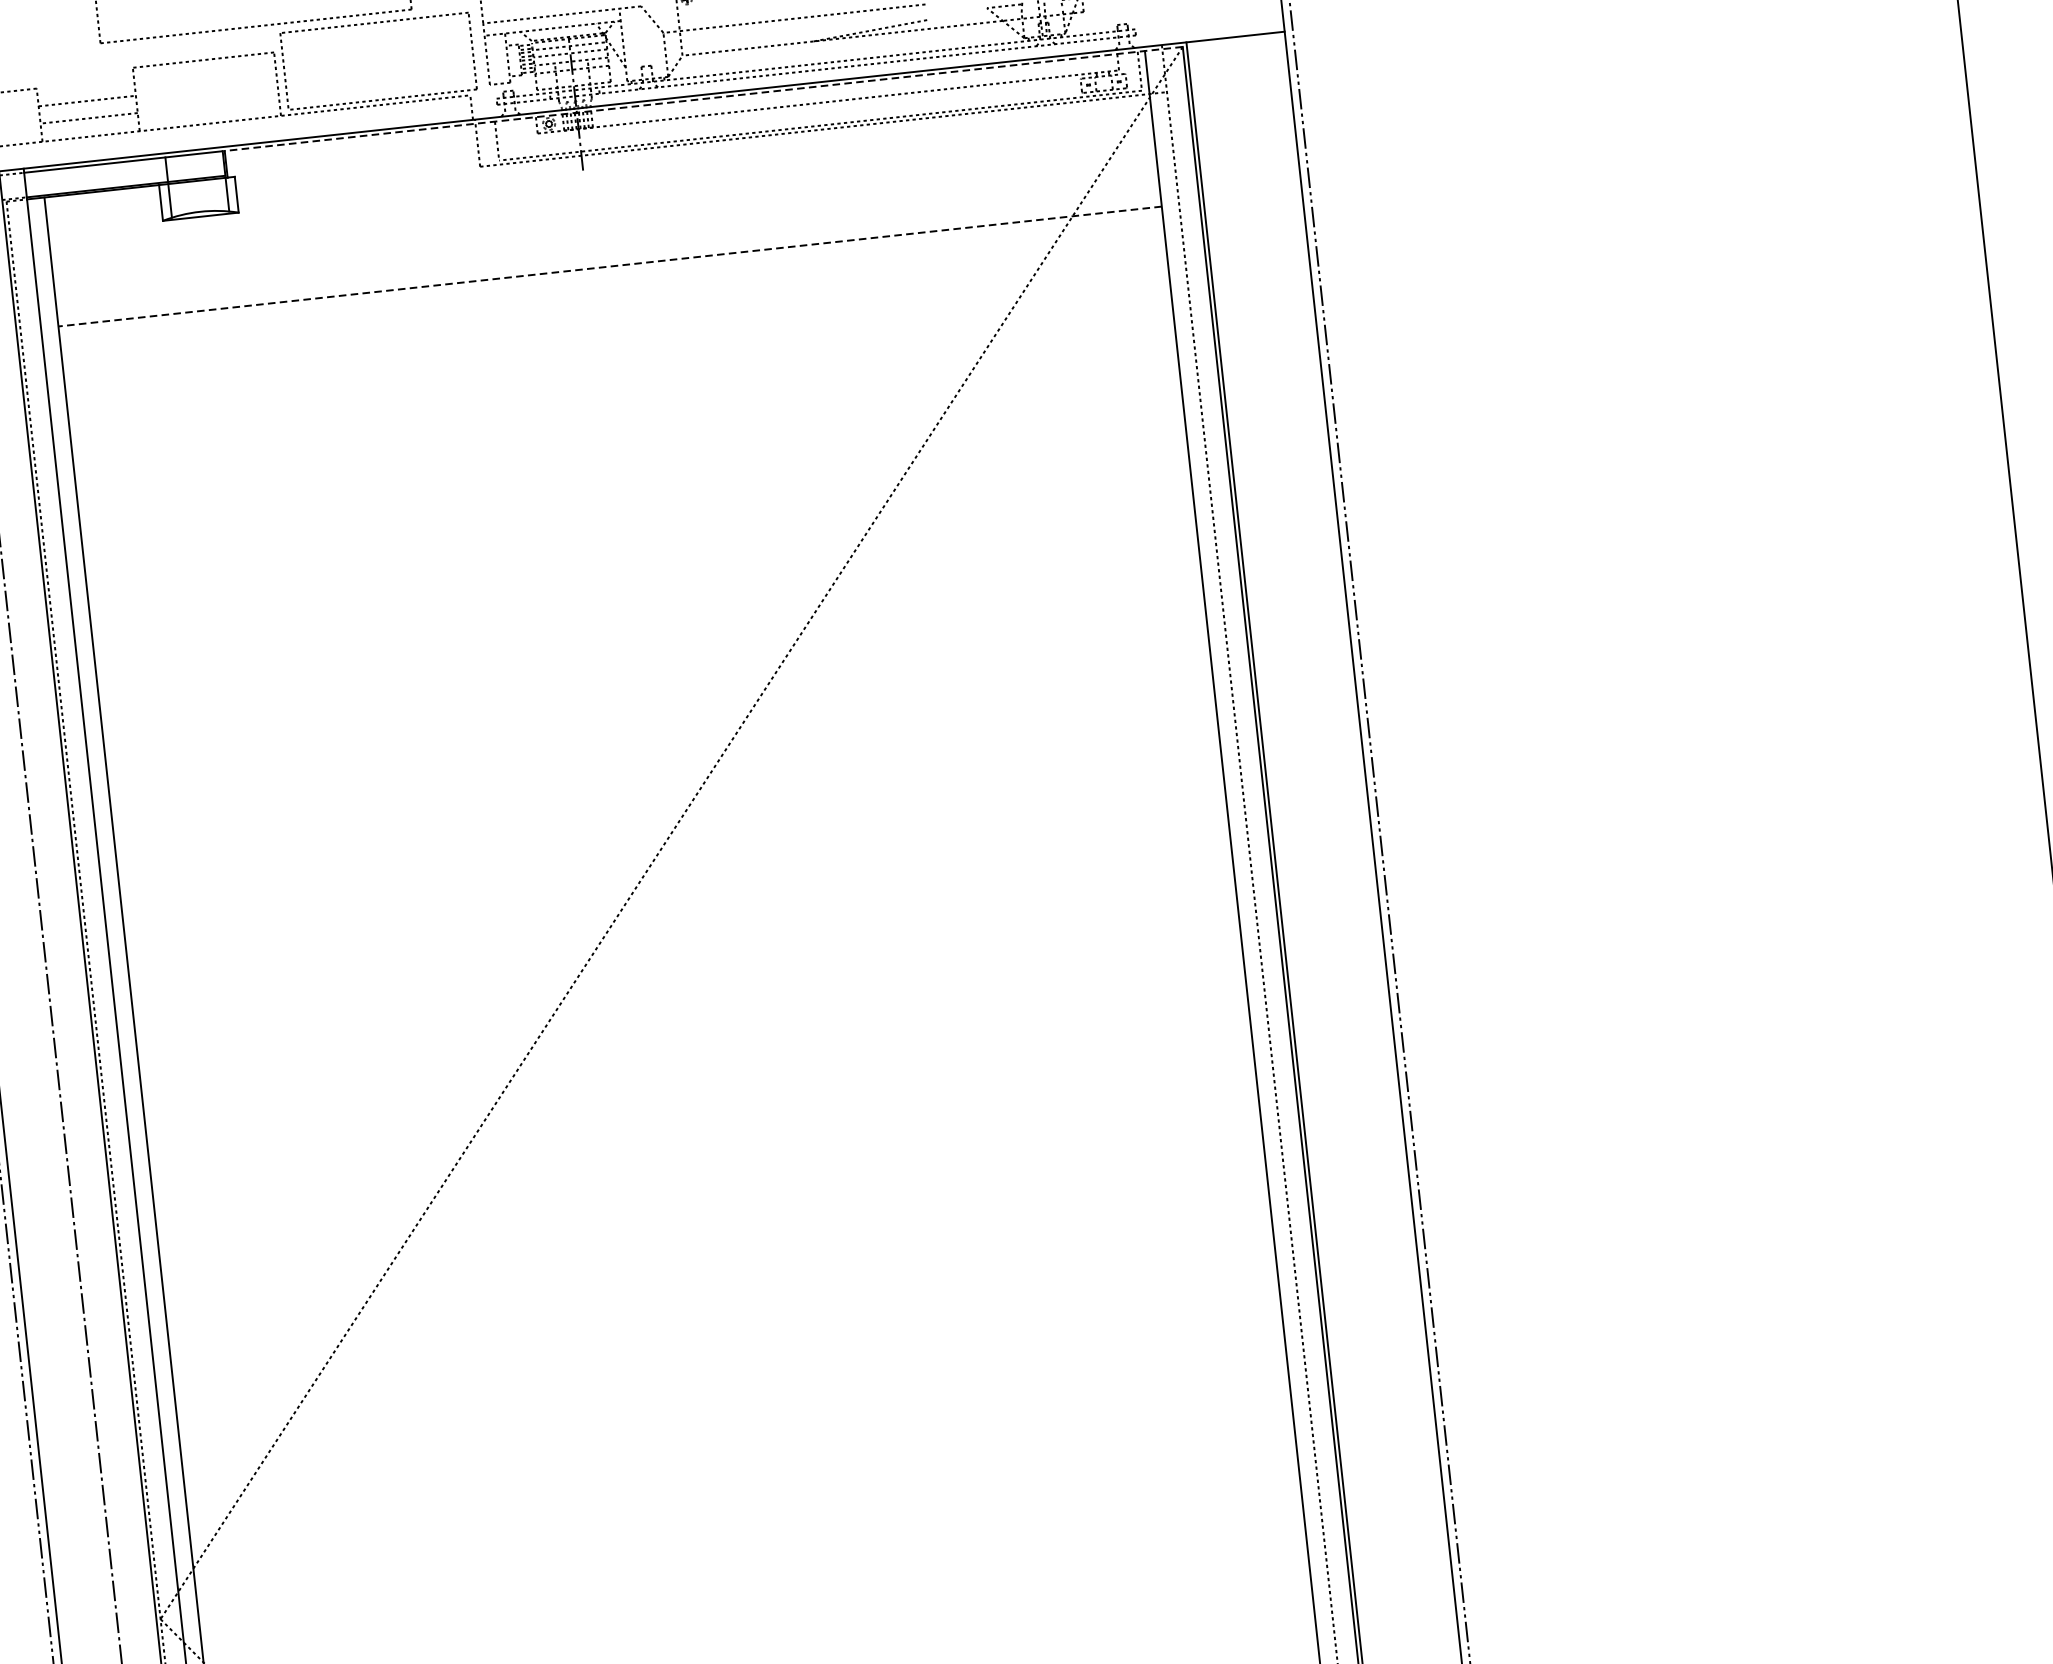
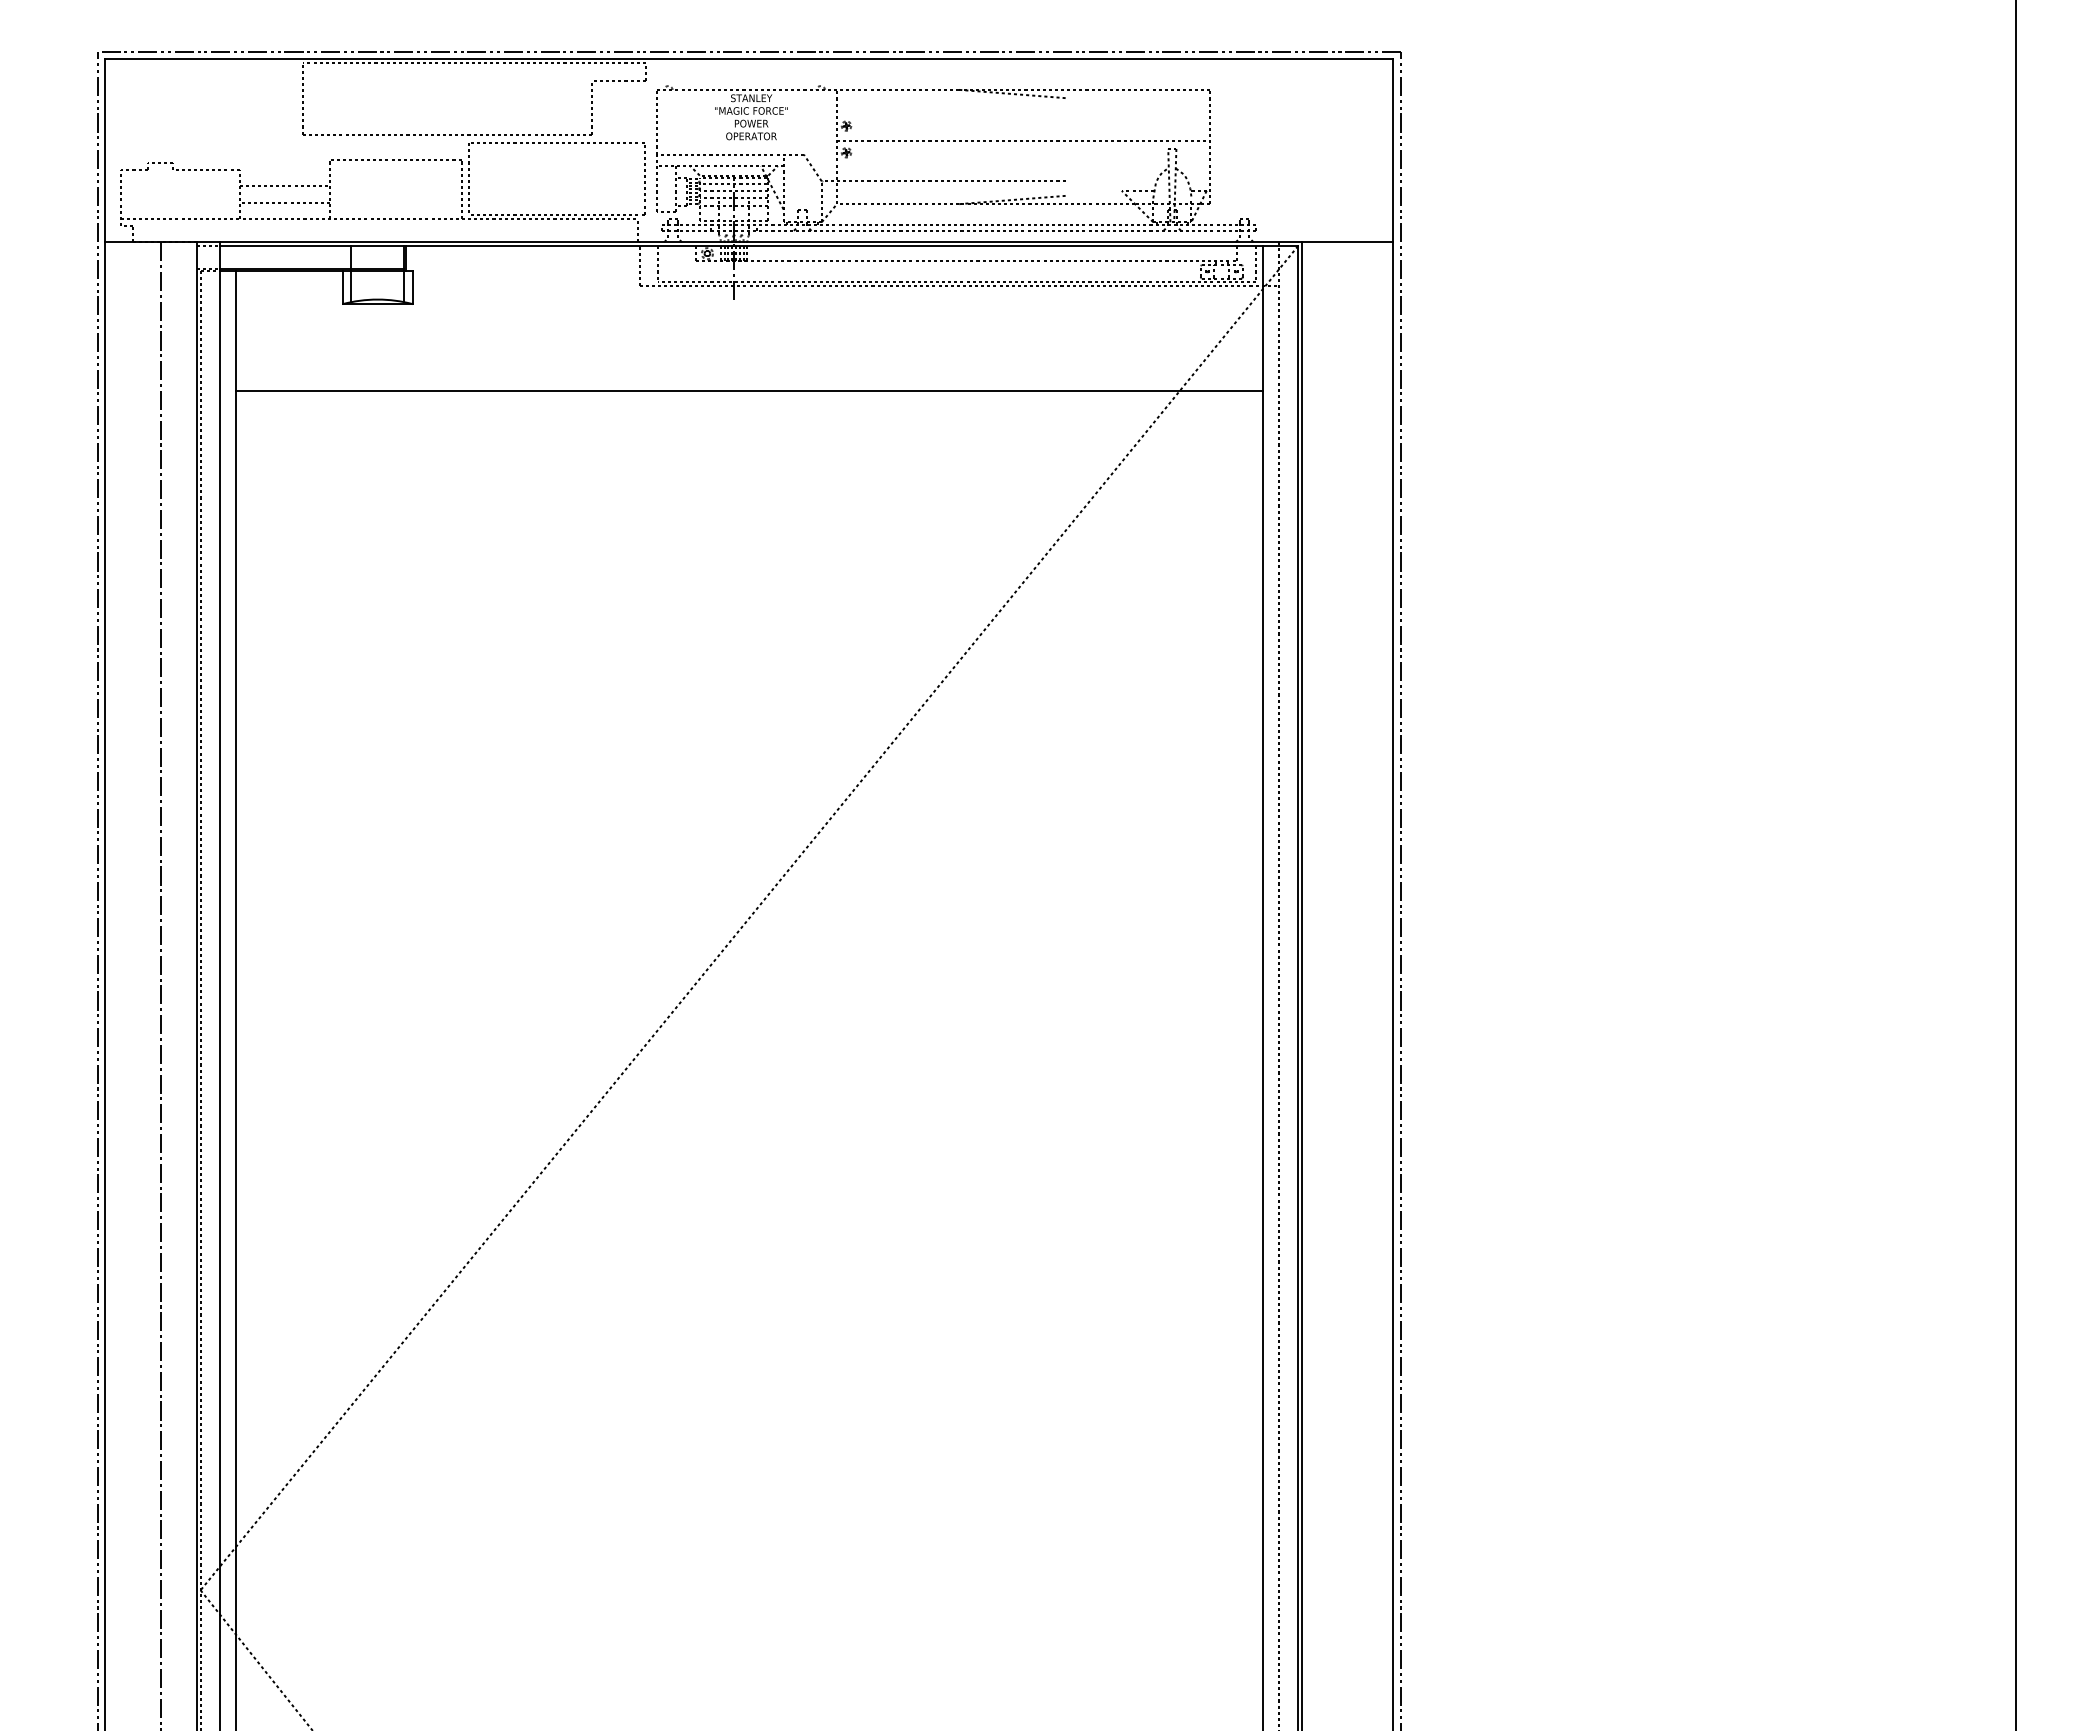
line: (704, 99) -> (852, 246), dashed -> solid
line: (609, 266) -> (748, 390), dashed -> solid

